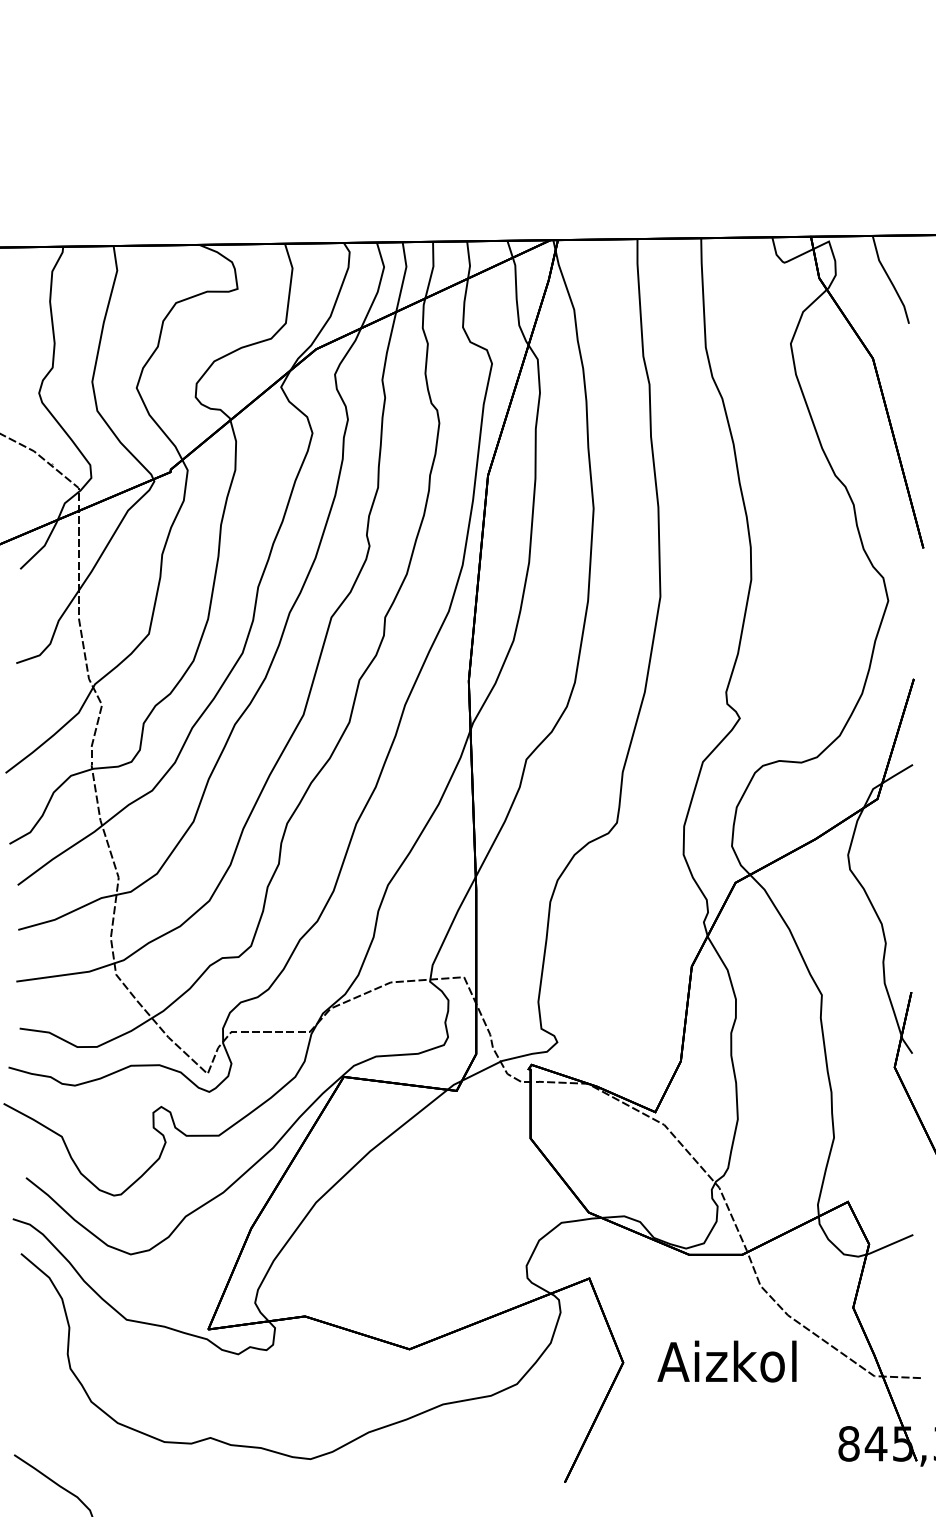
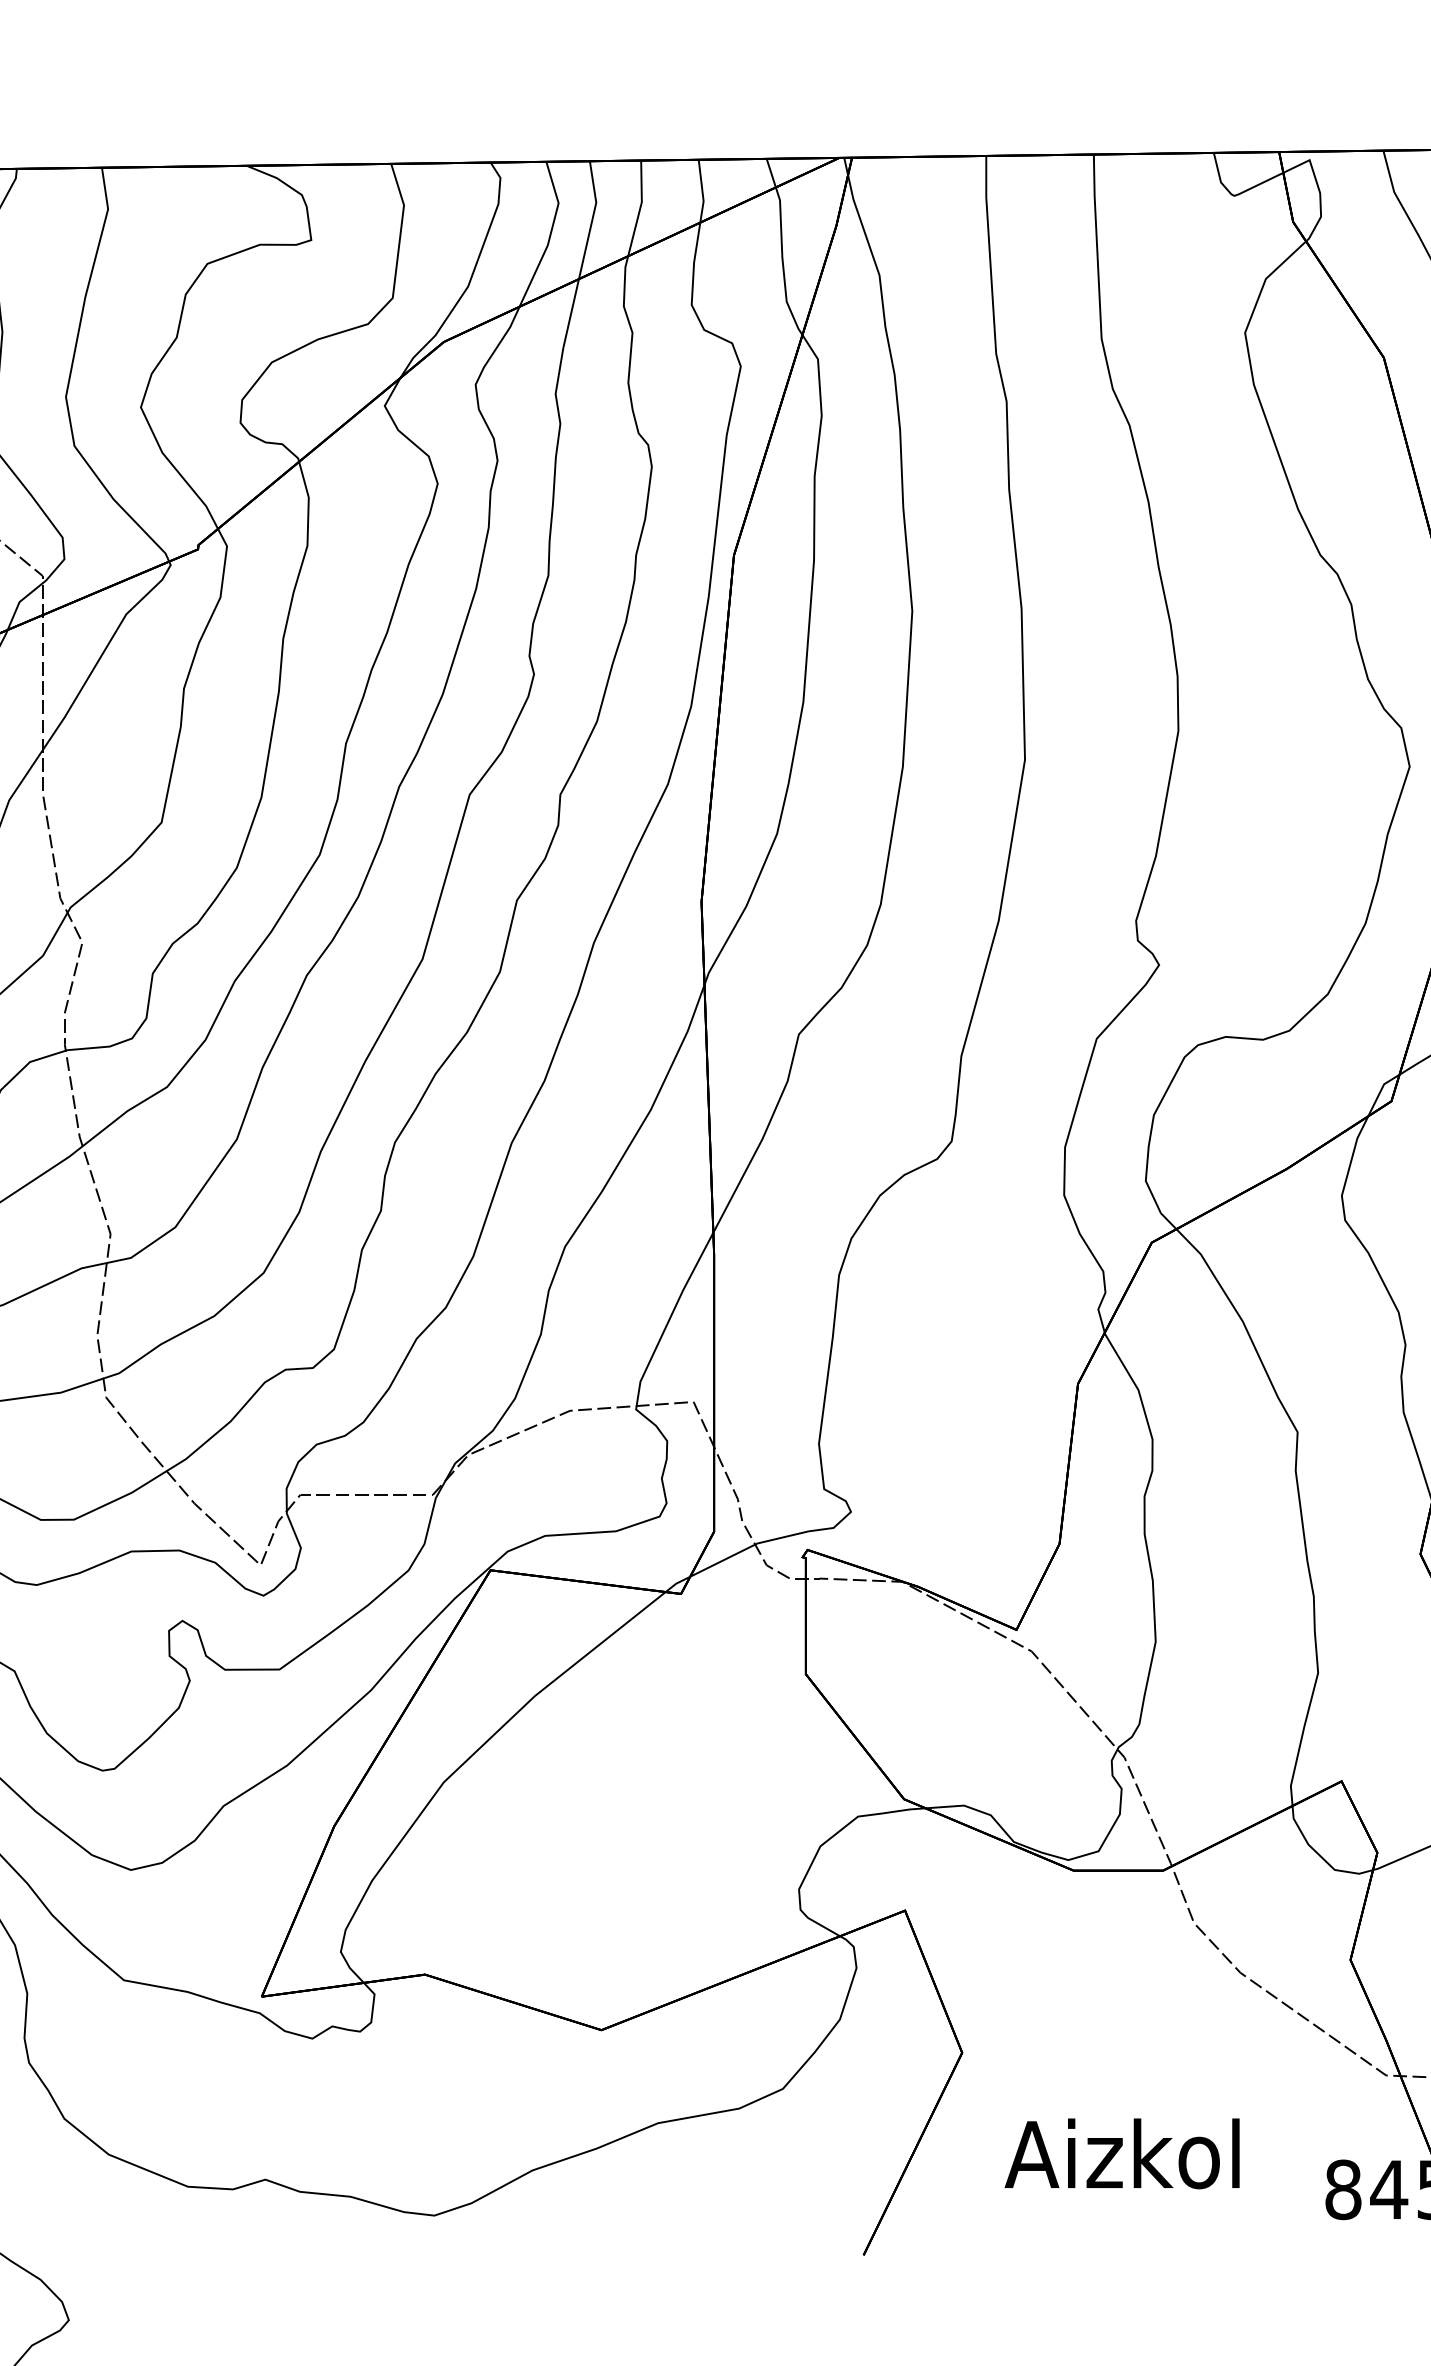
text: (726, 1361) -> (1121, 2153), moved

